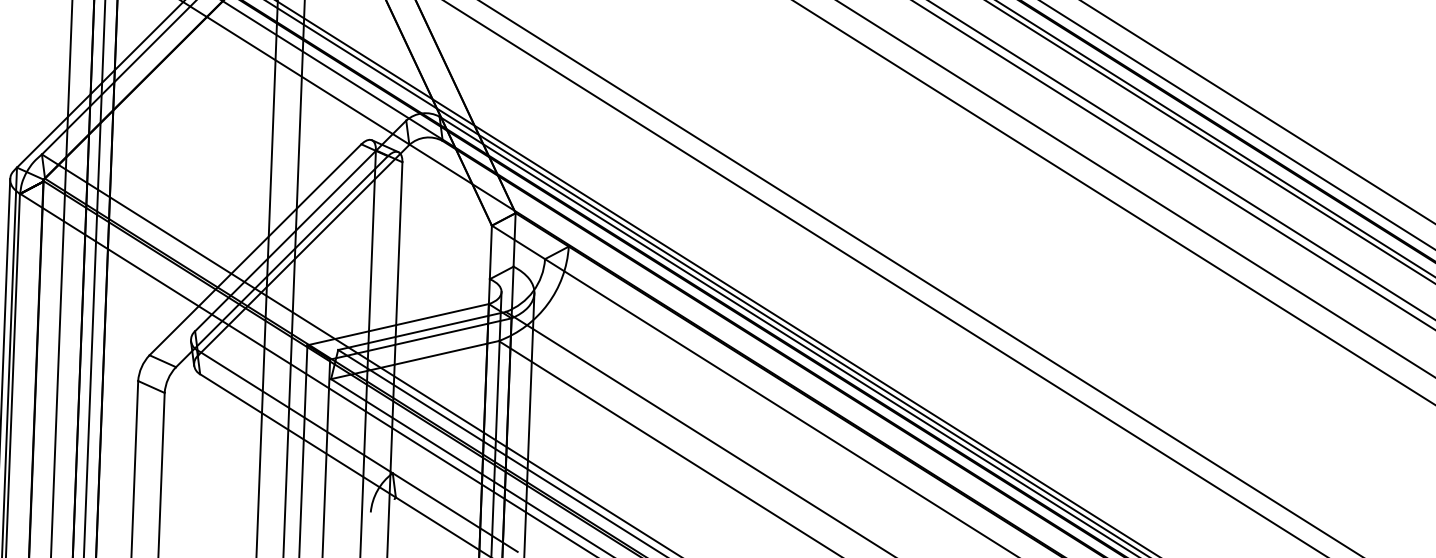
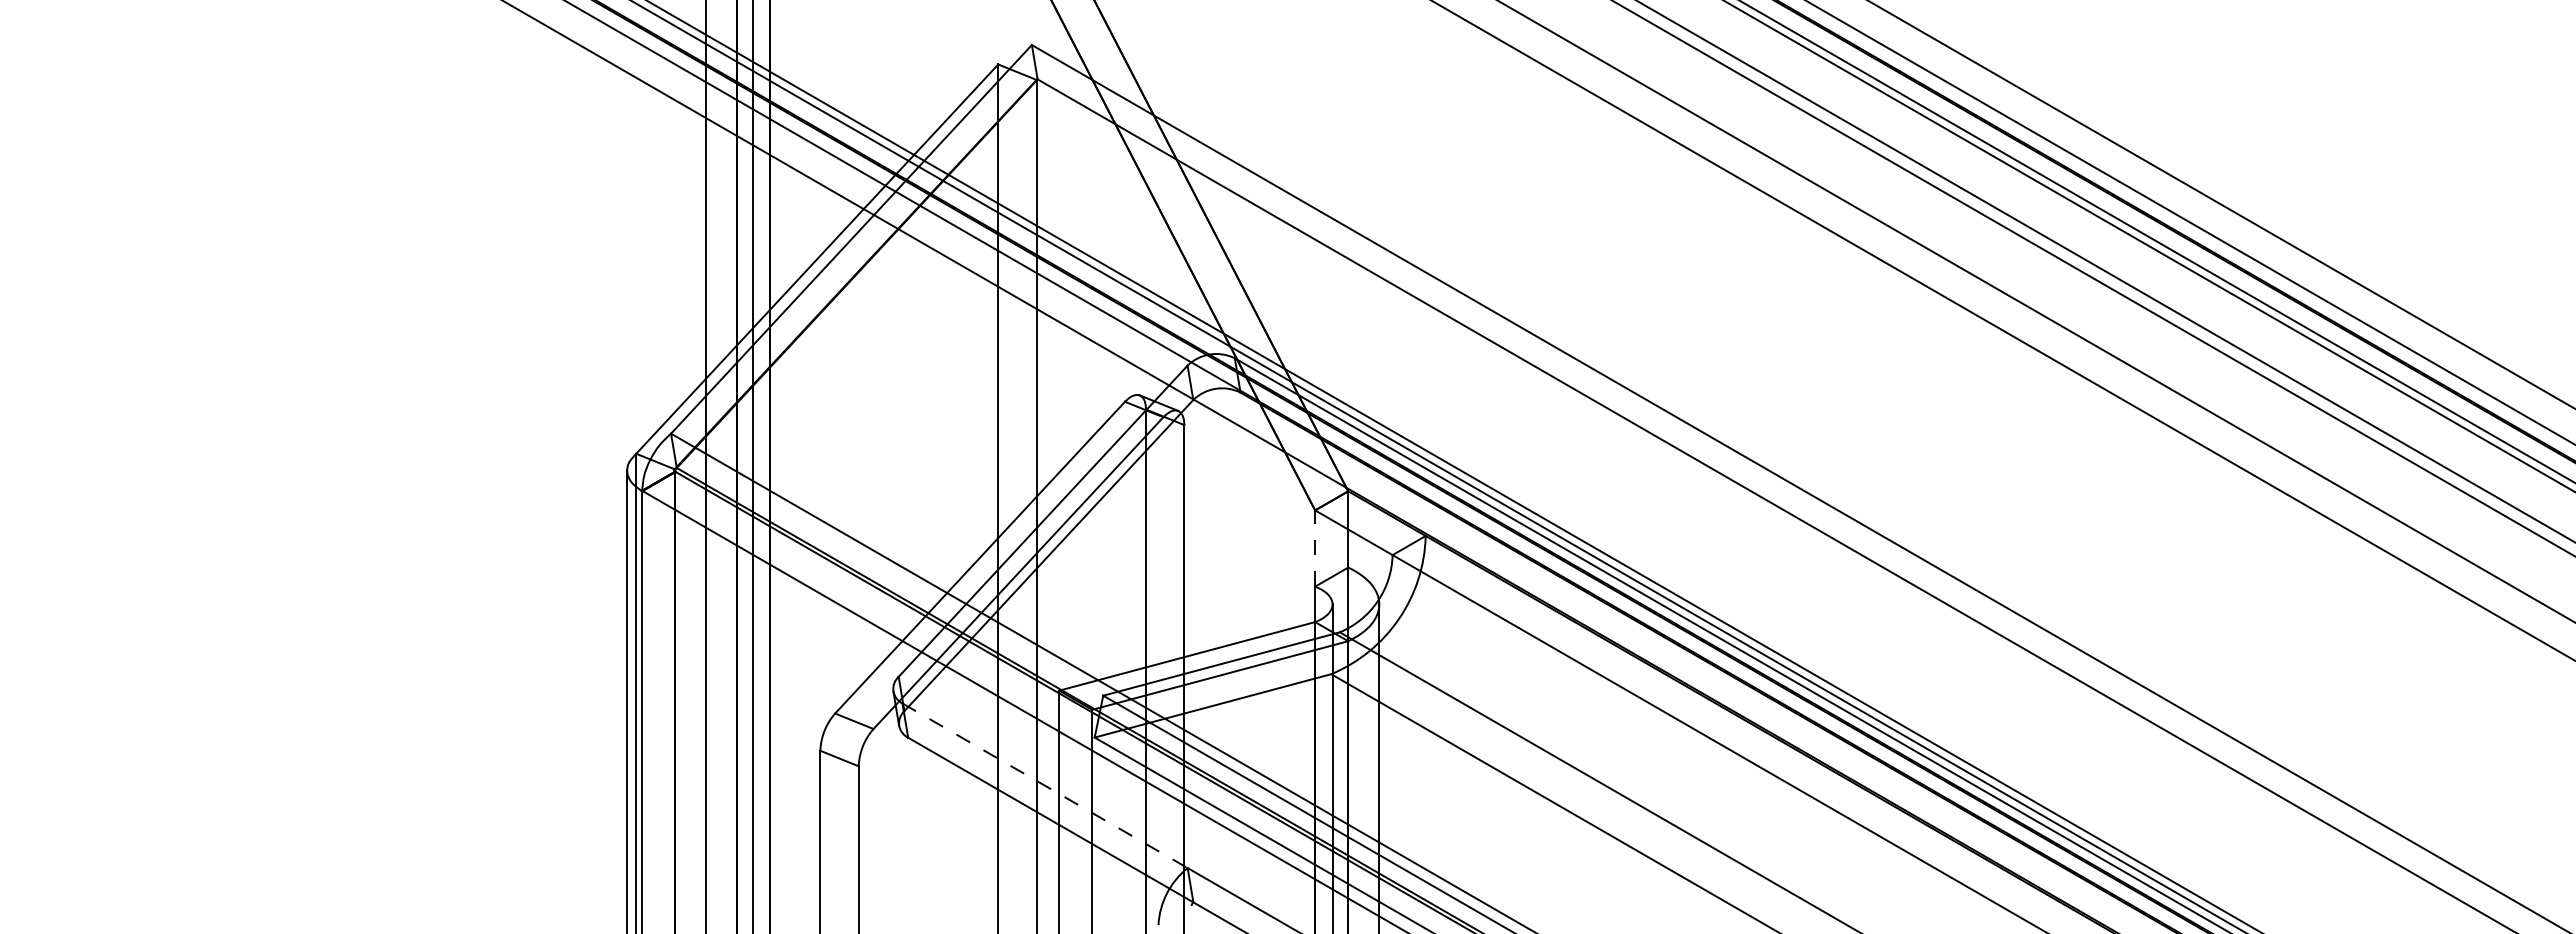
line: (491, 252) -> (1315, 548), solid -> dashed
line: (295, 411) -> (1045, 785), solid -> dashed

